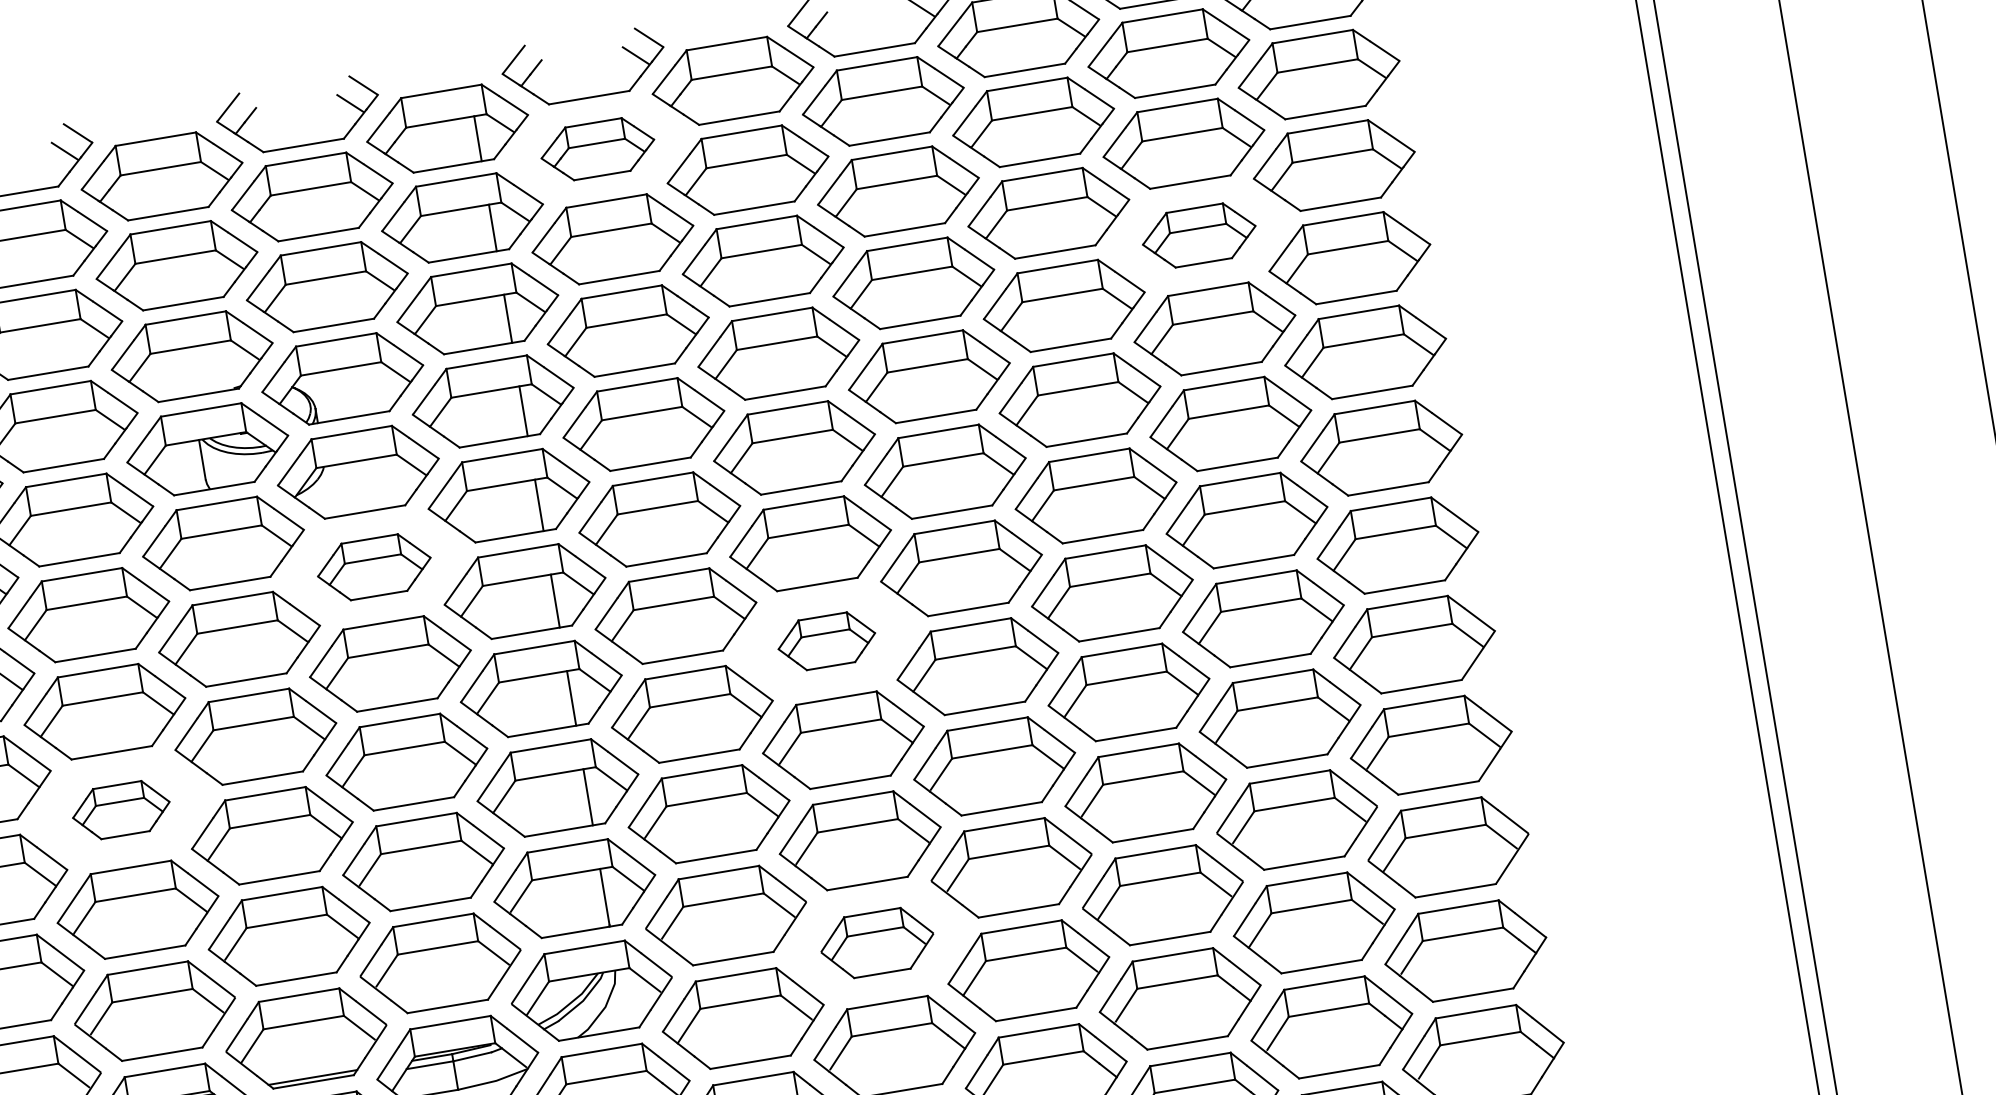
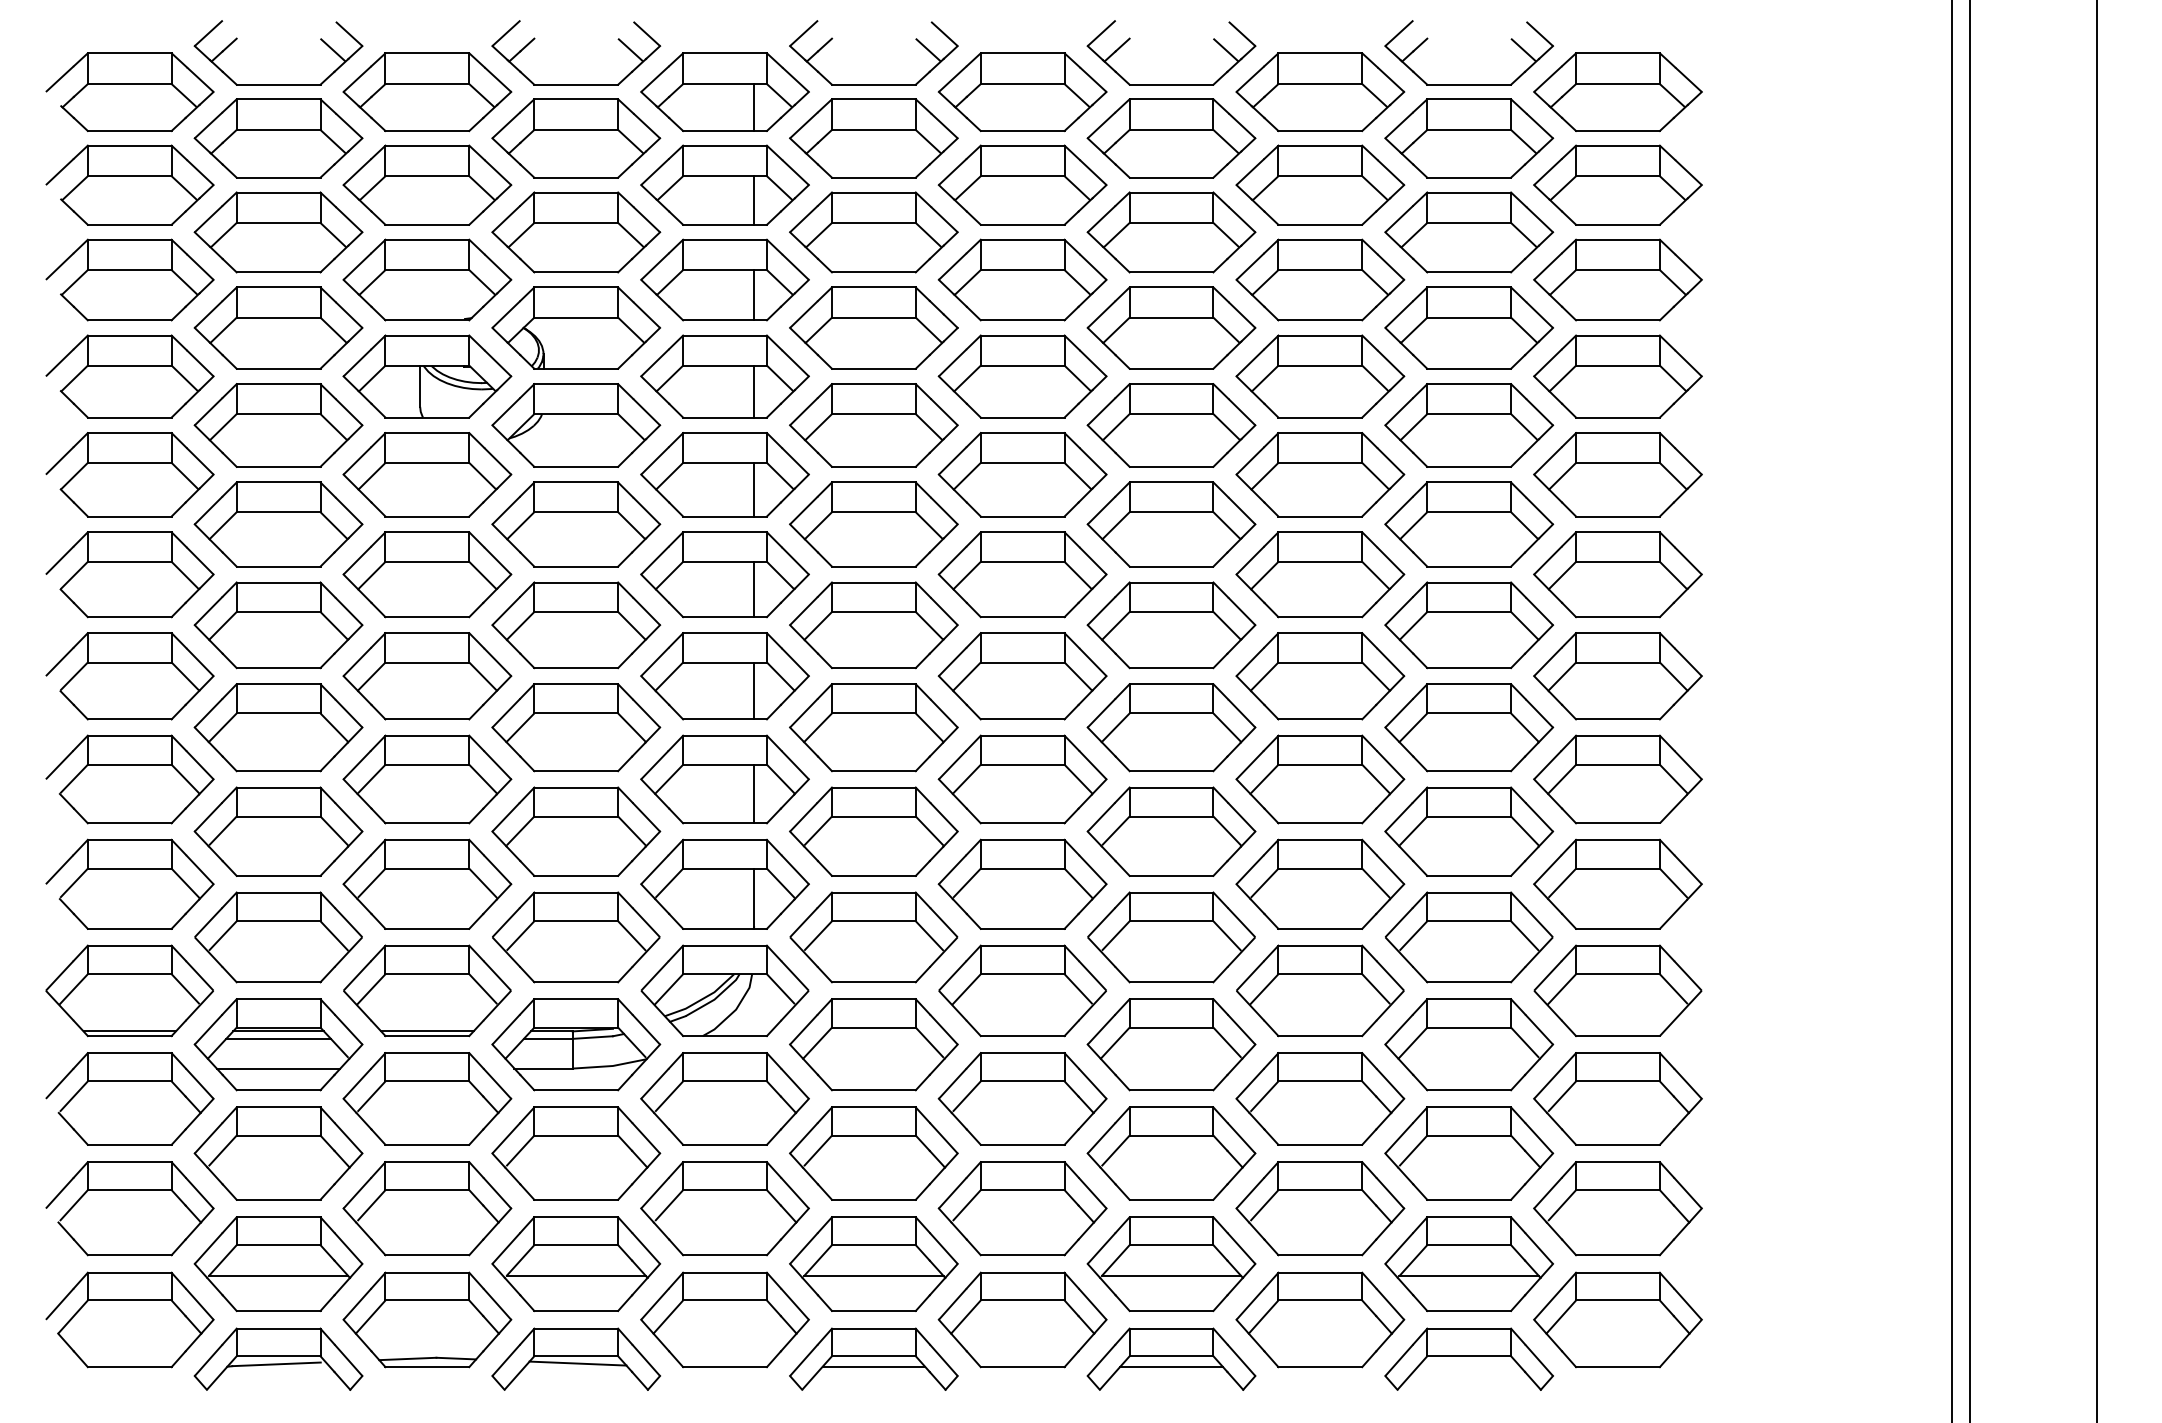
part: (597, 149) -> (873, 138), size x1.43
part: (1198, 235) -> (1468, 327), size x1.43
part: (374, 567) -> (576, 524), size x1.43
part: (826, 641) -> (1022, 676), size x1.67
part: (121, 809) -> (278, 727), size x1.67
part: (877, 942) -> (1022, 990), size x1.43

